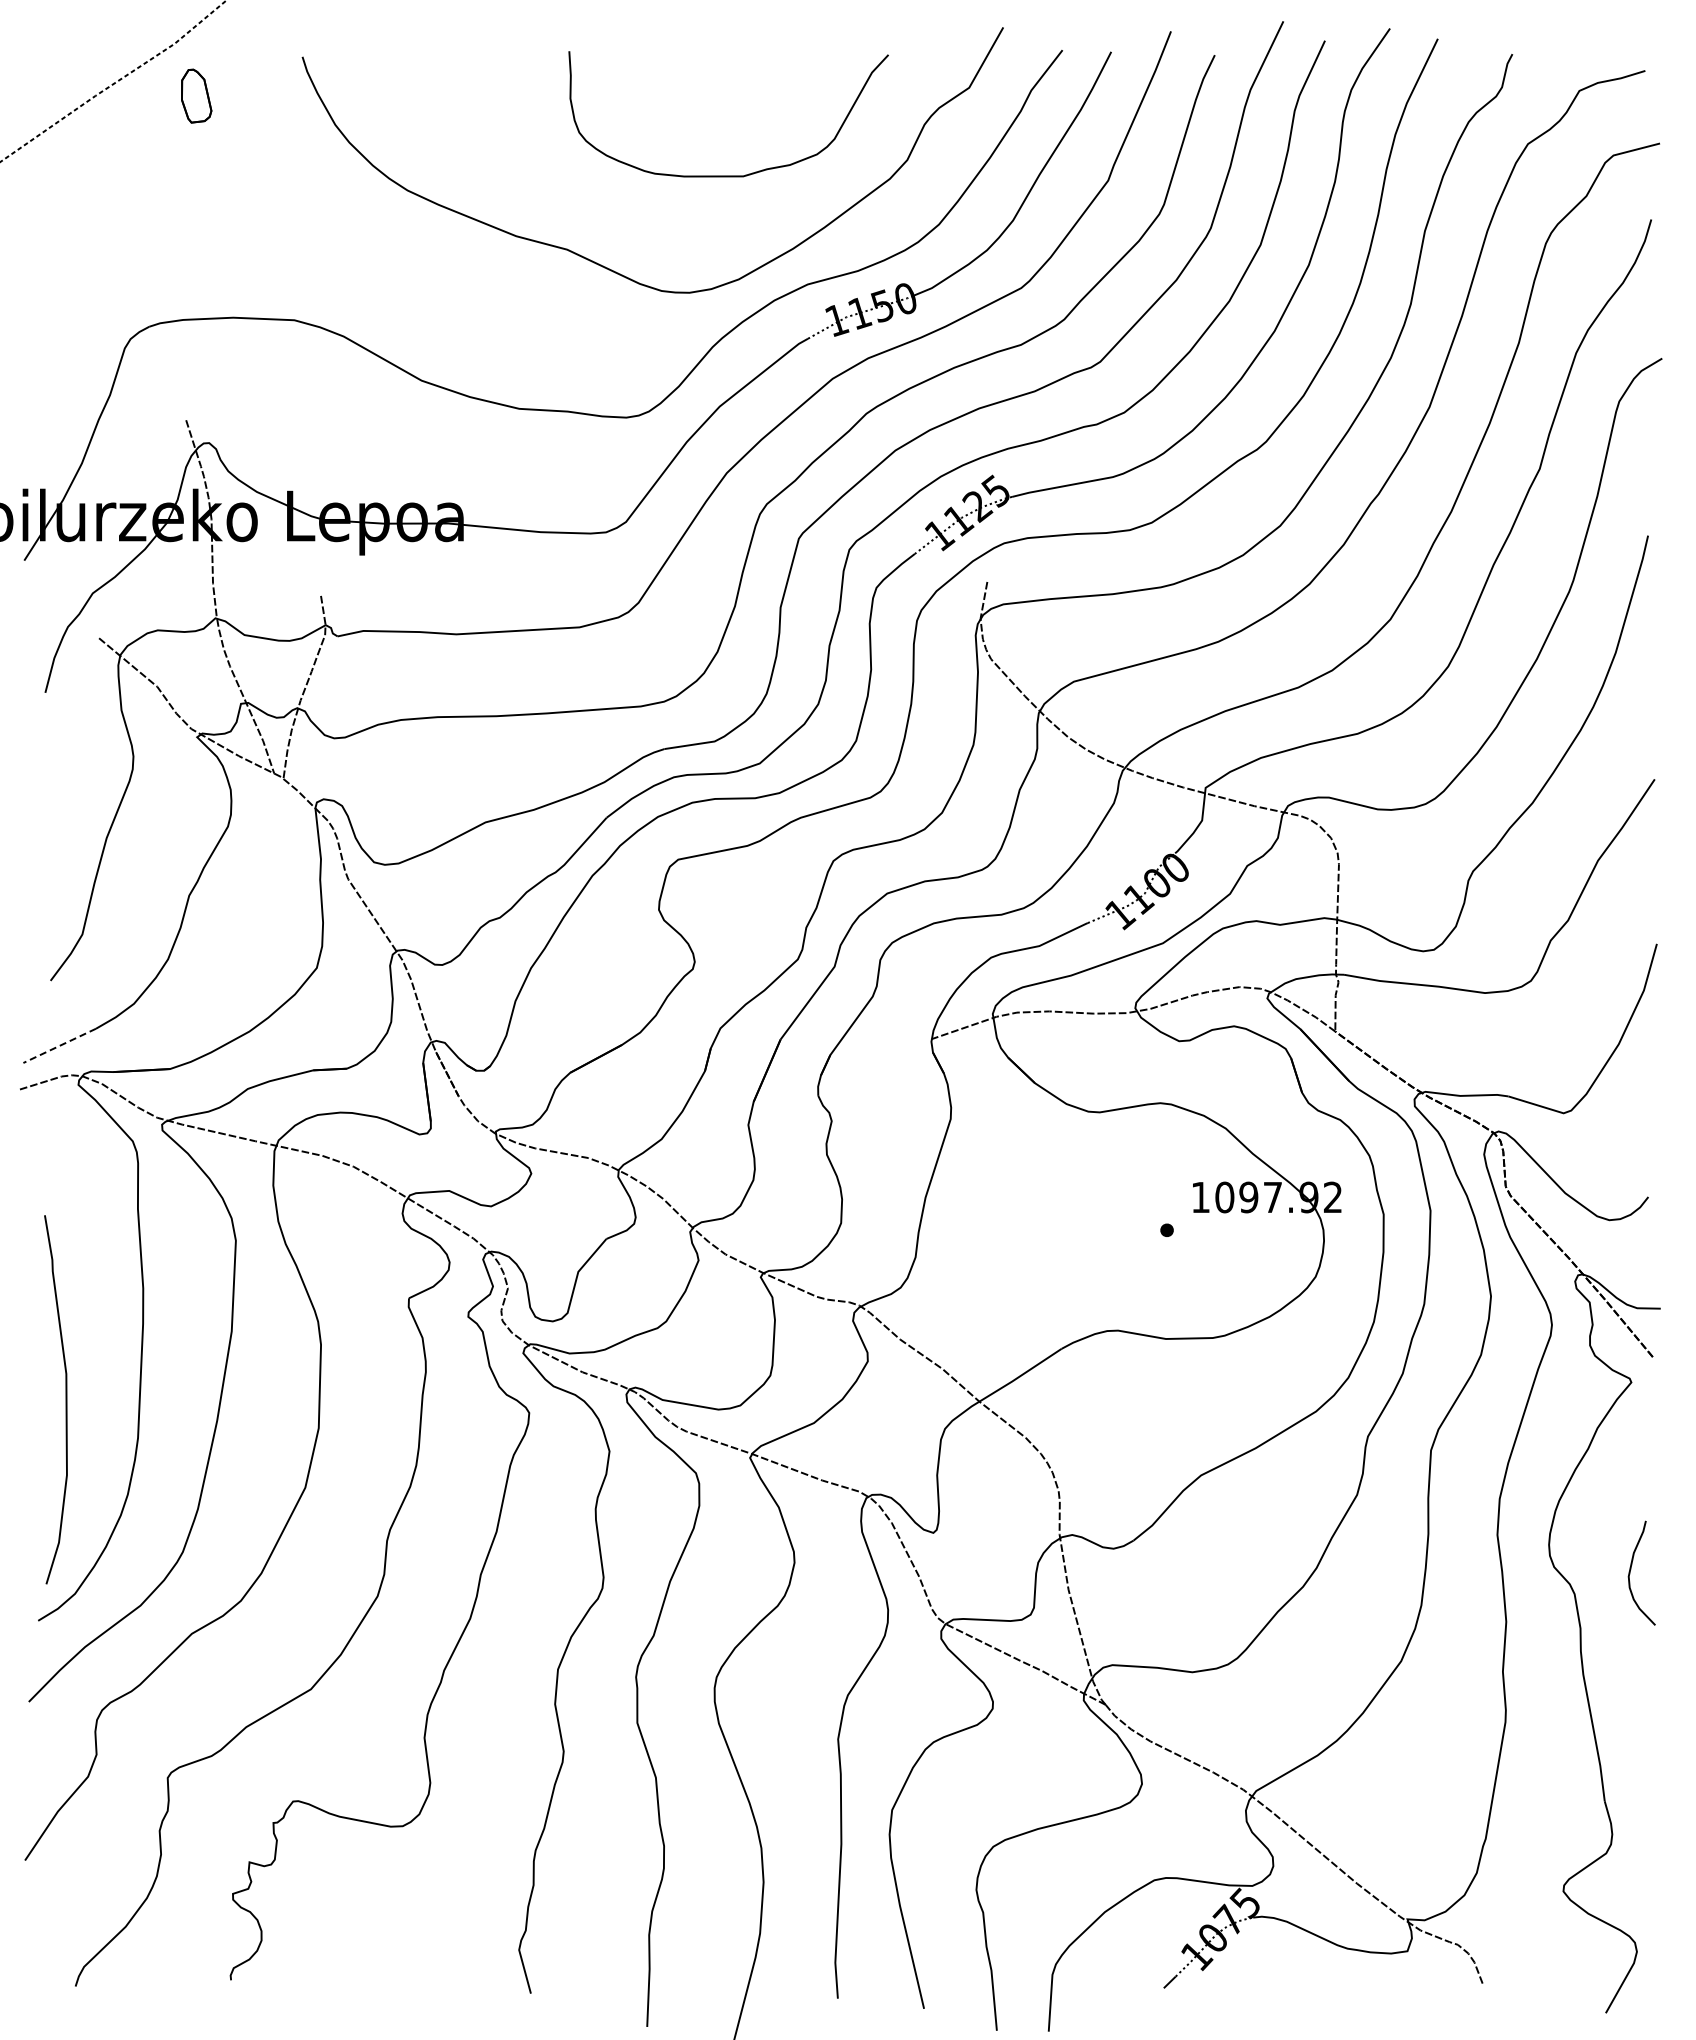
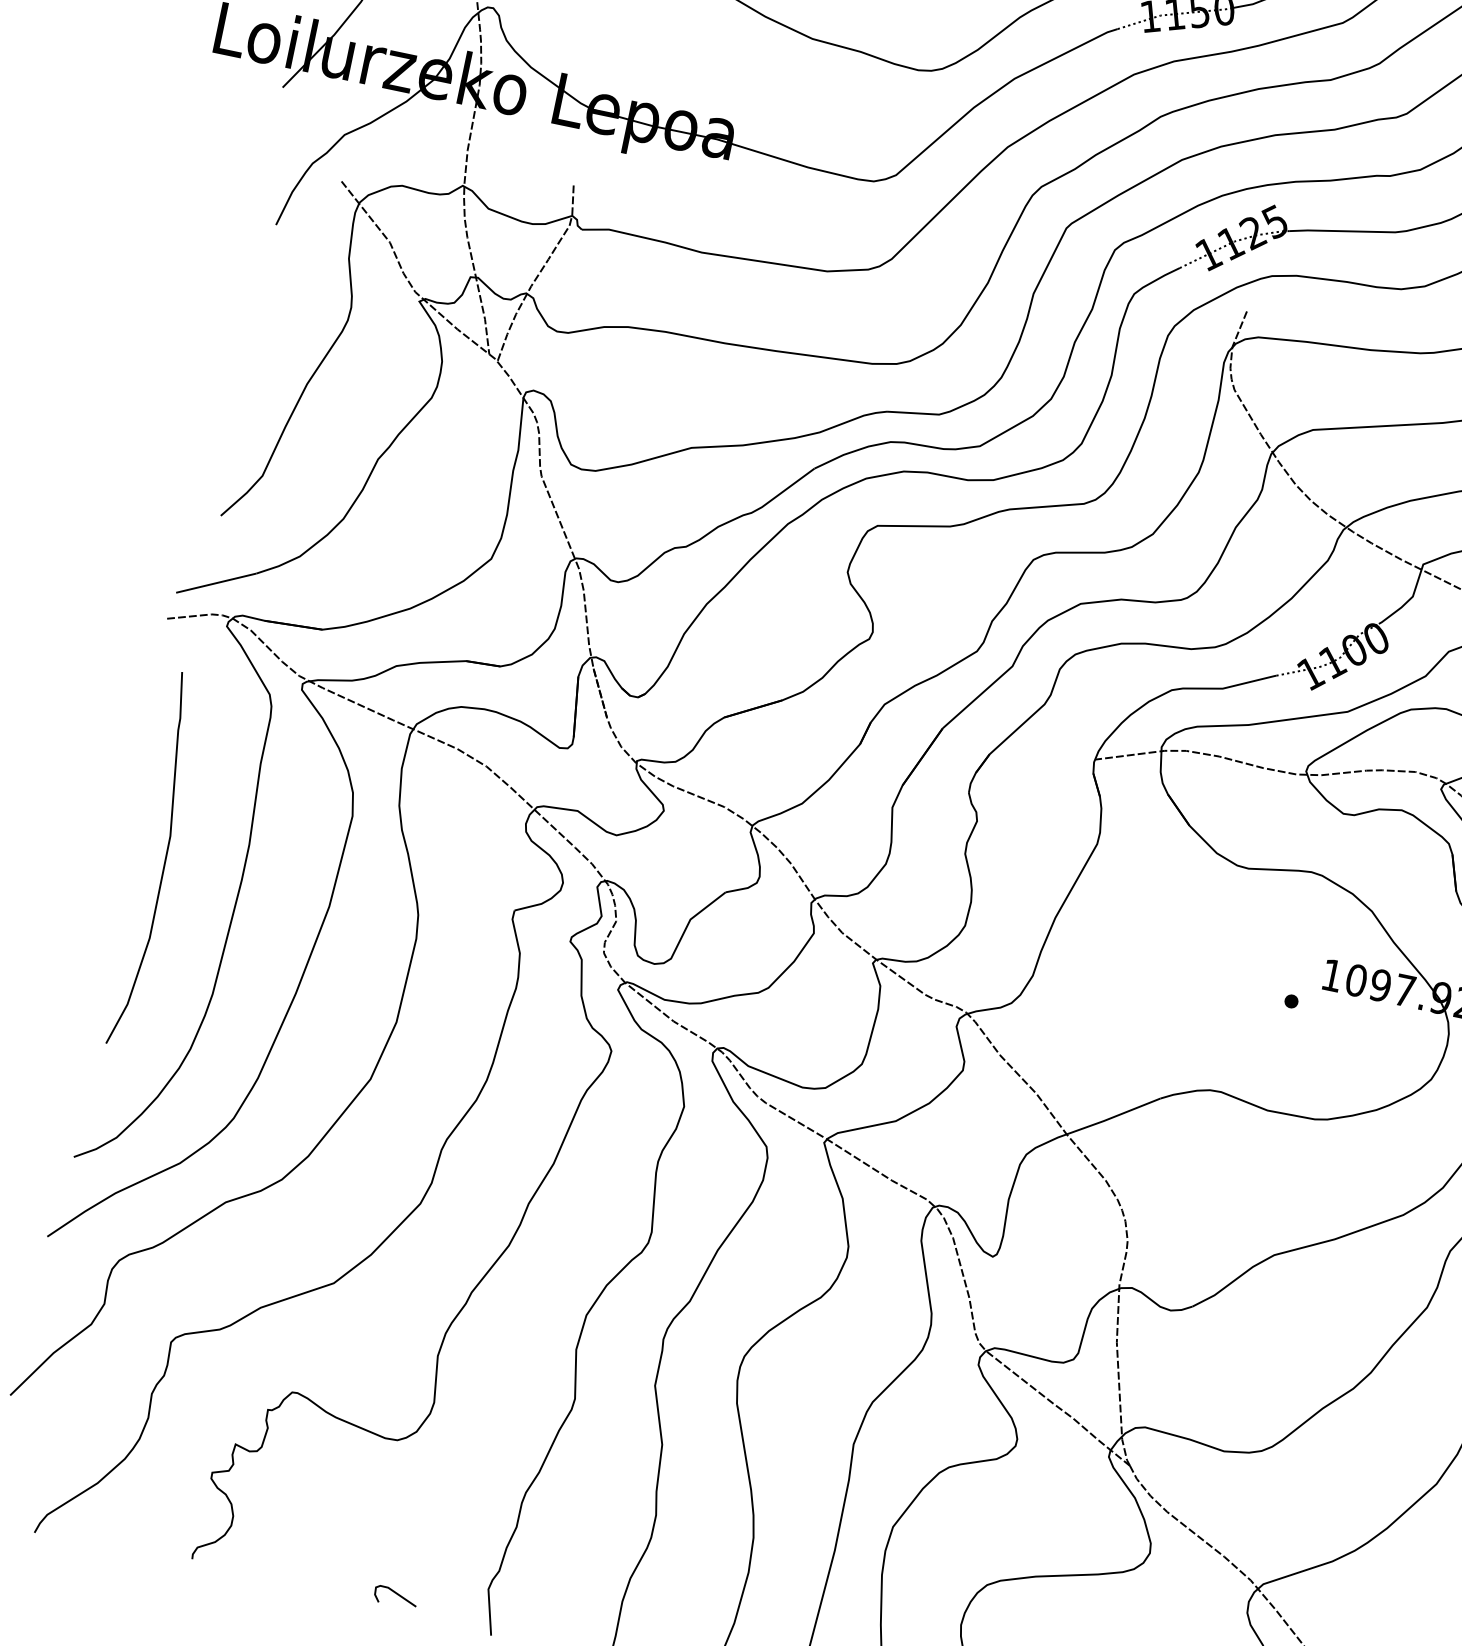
line: (59, 1046) -> (215, 583), dashed -> solid
curve: (65, 1399) -> (164, 861), moved
curve: (432, 1973) -> (396, 1594), added

